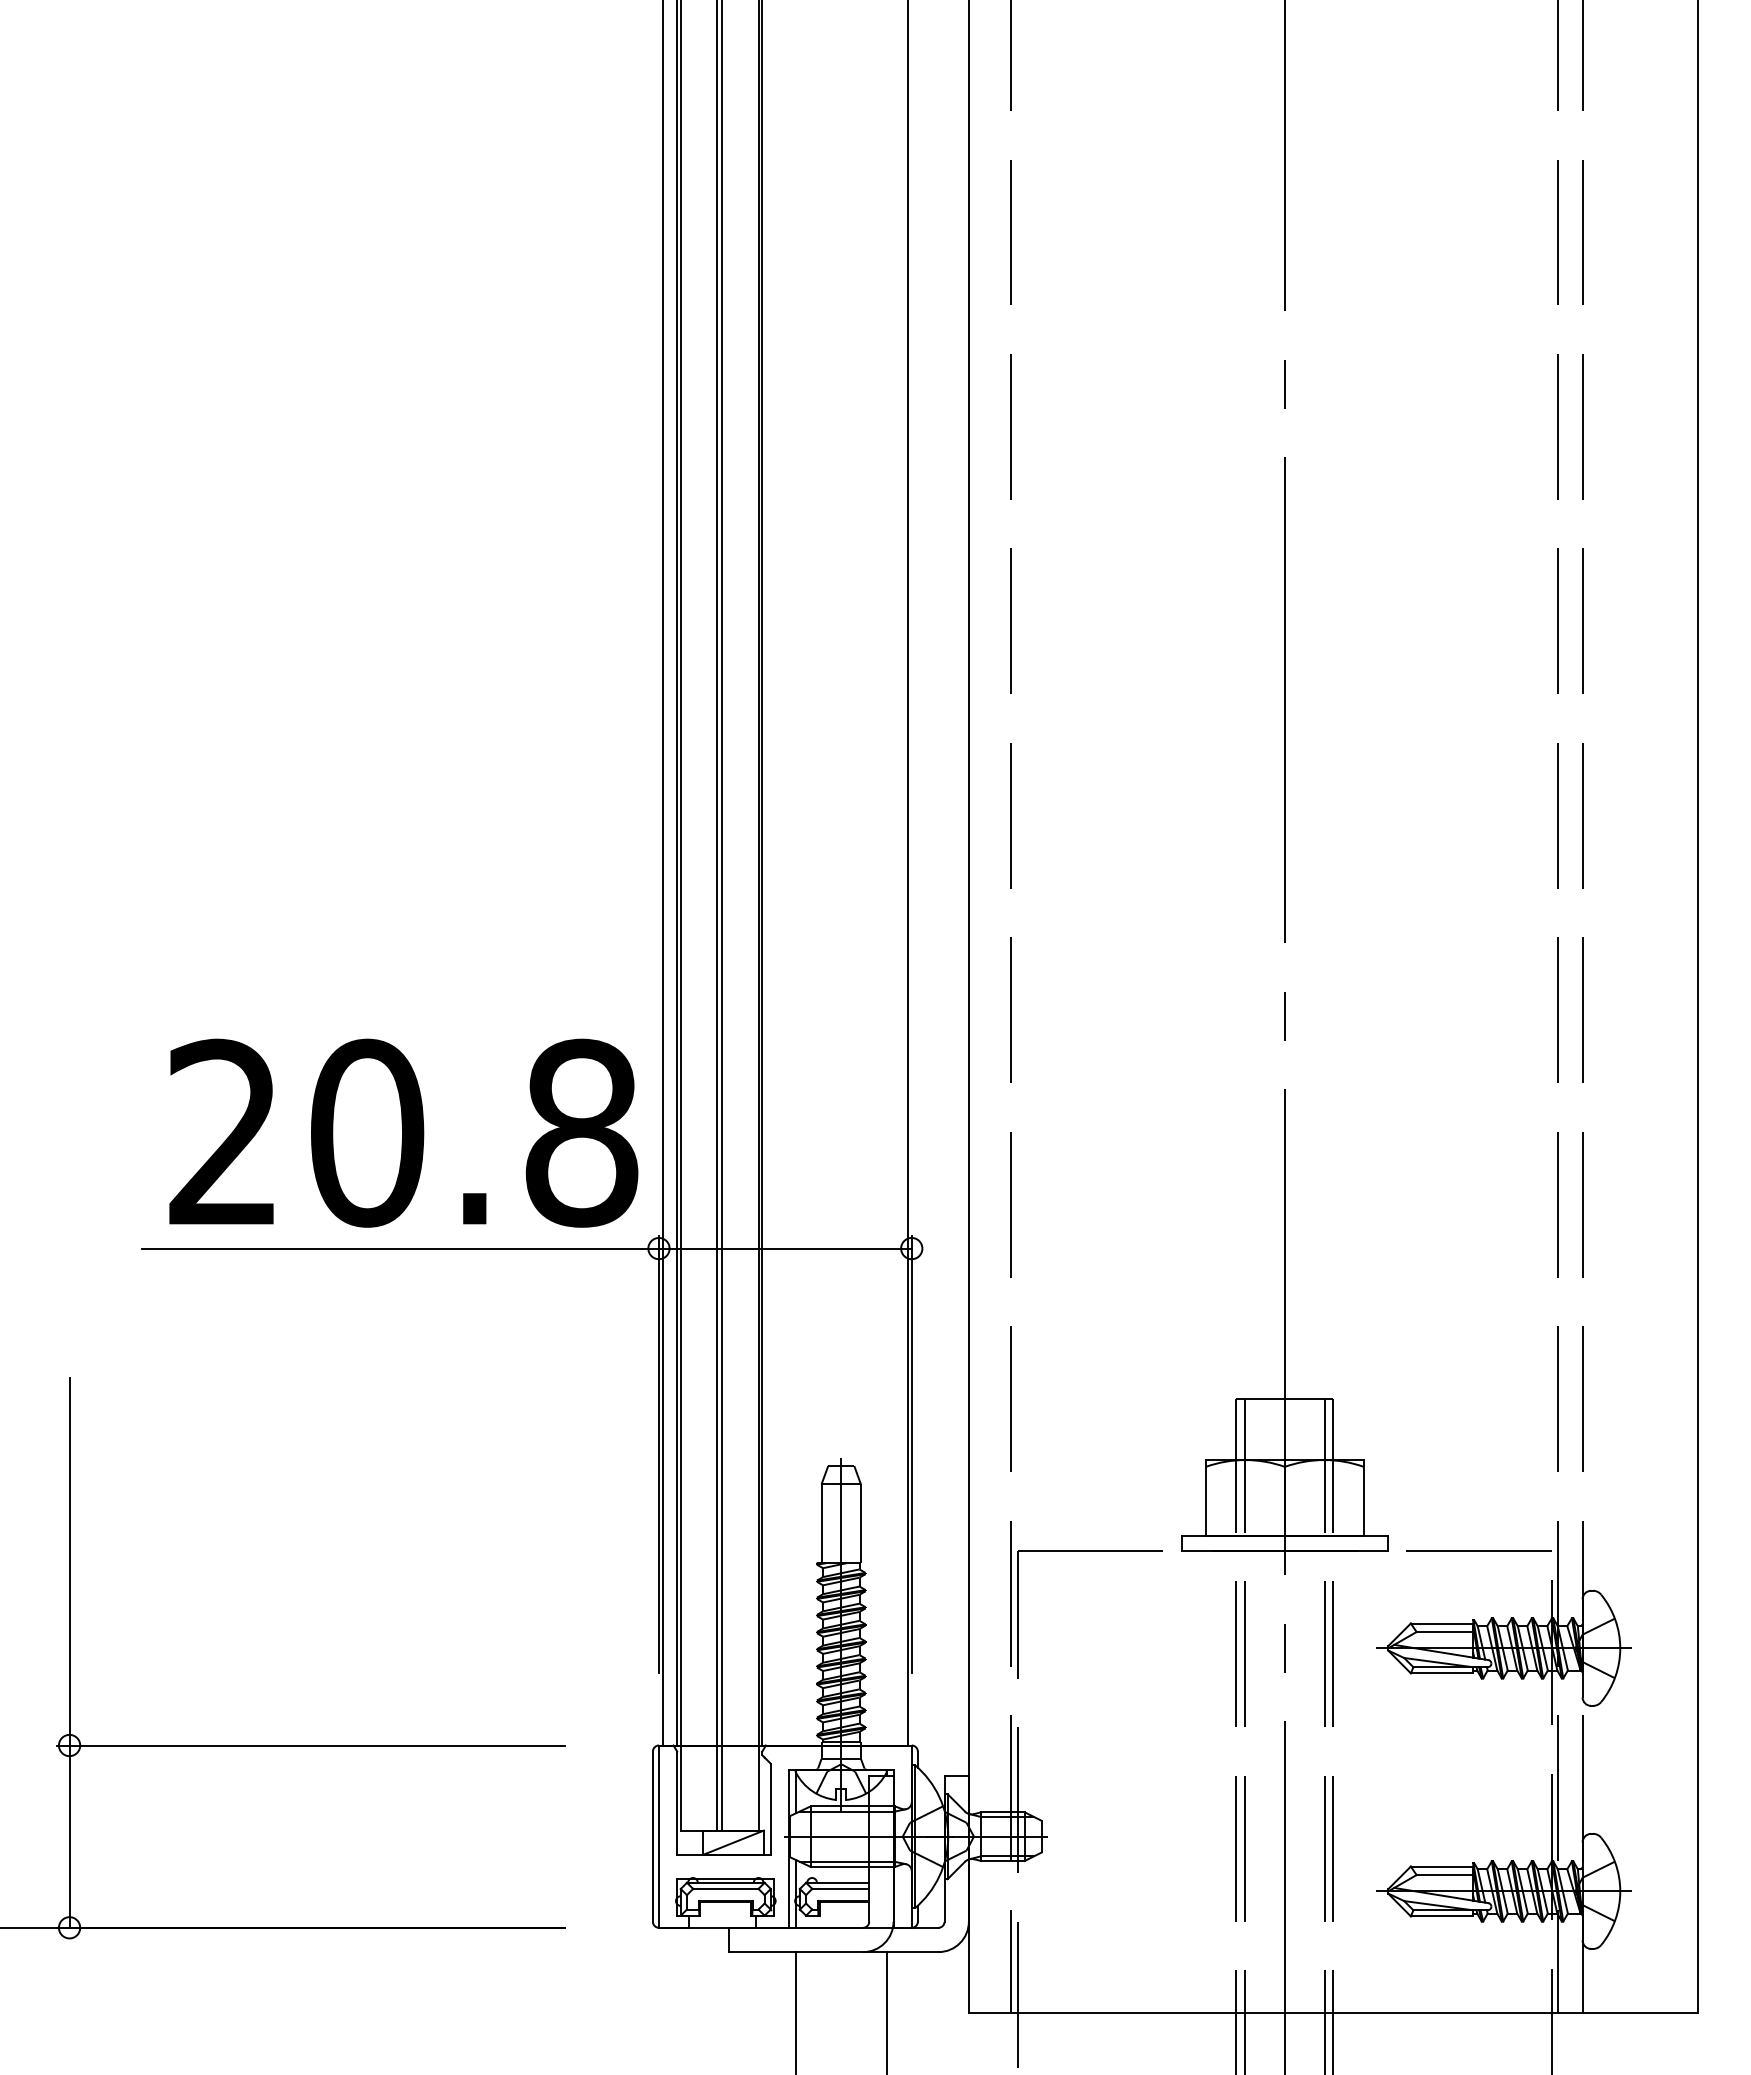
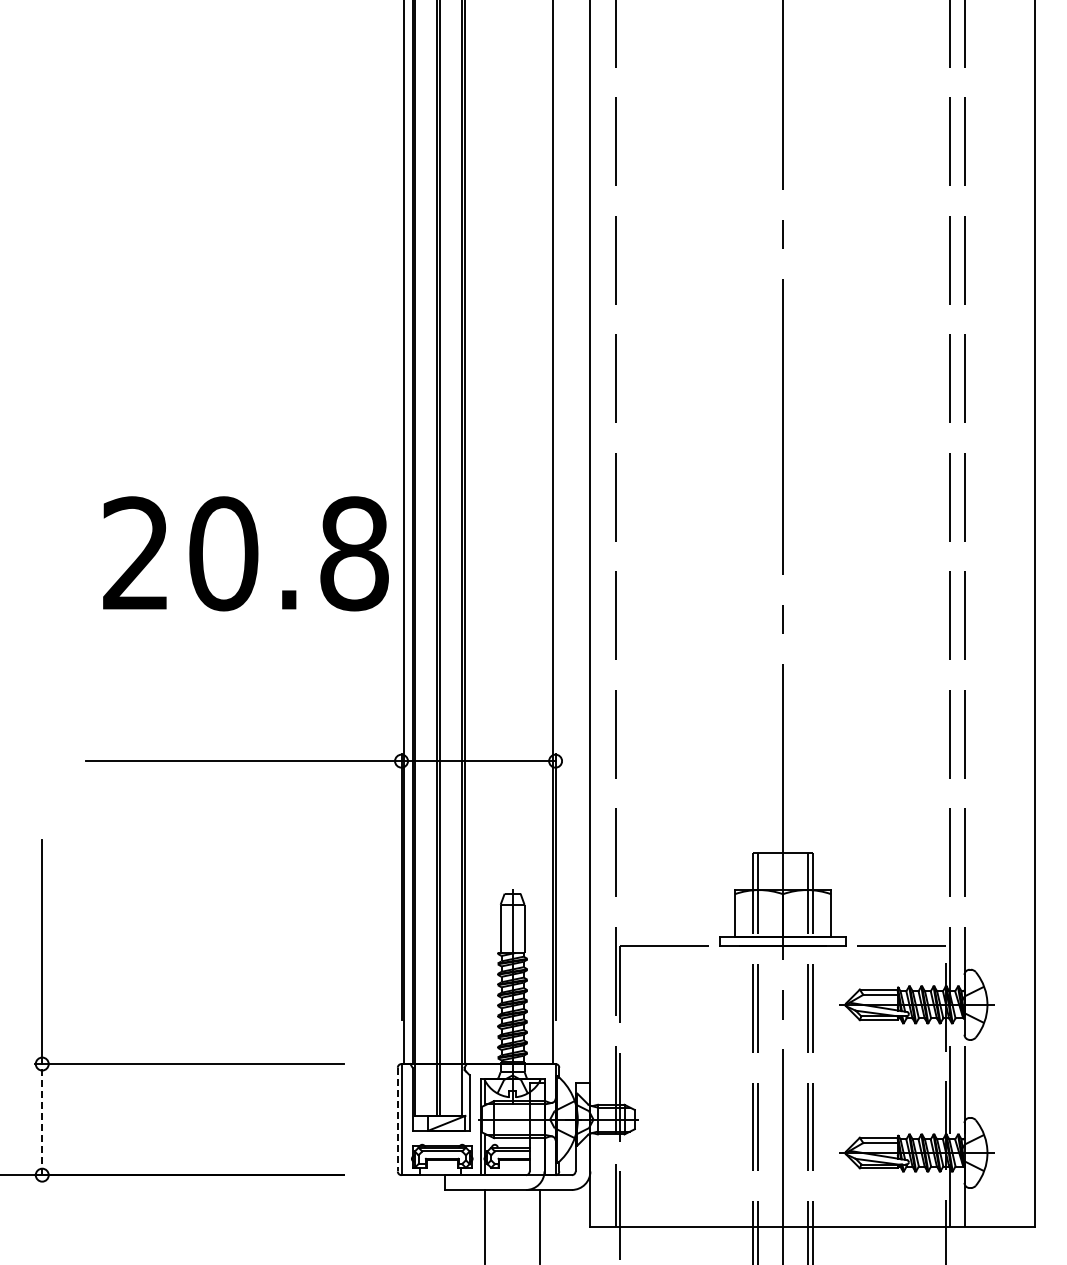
text: (403, 1132) -> (245, 553), moved
line: (69, 1836) -> (42, 1119), solid -> dashed
line: (652, 1836) -> (397, 1119), solid -> dashed

